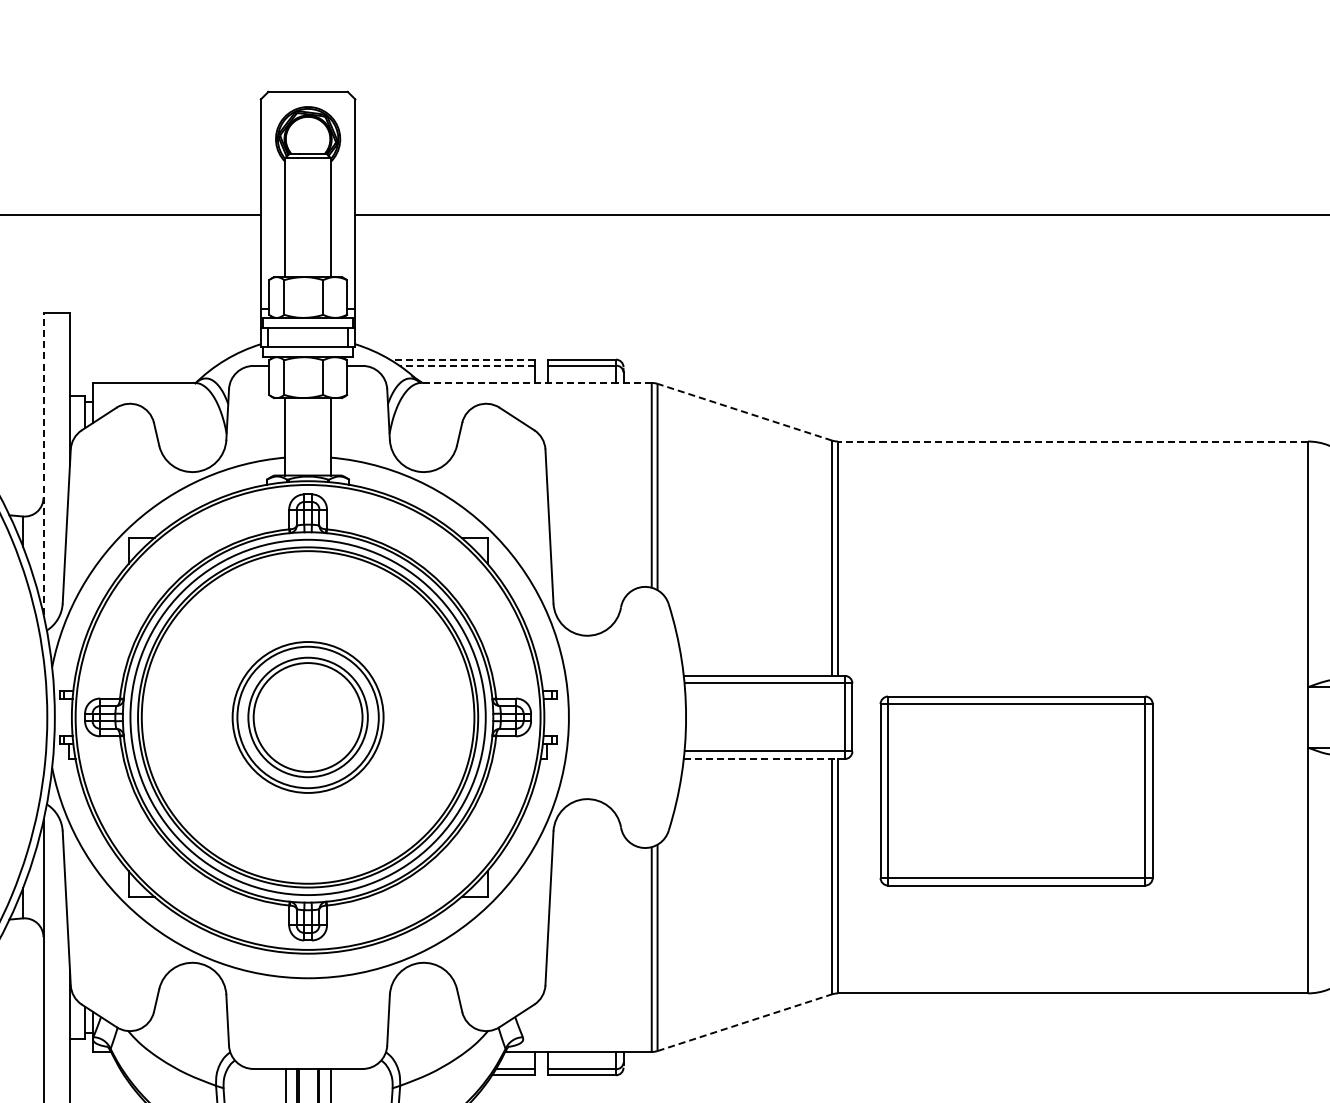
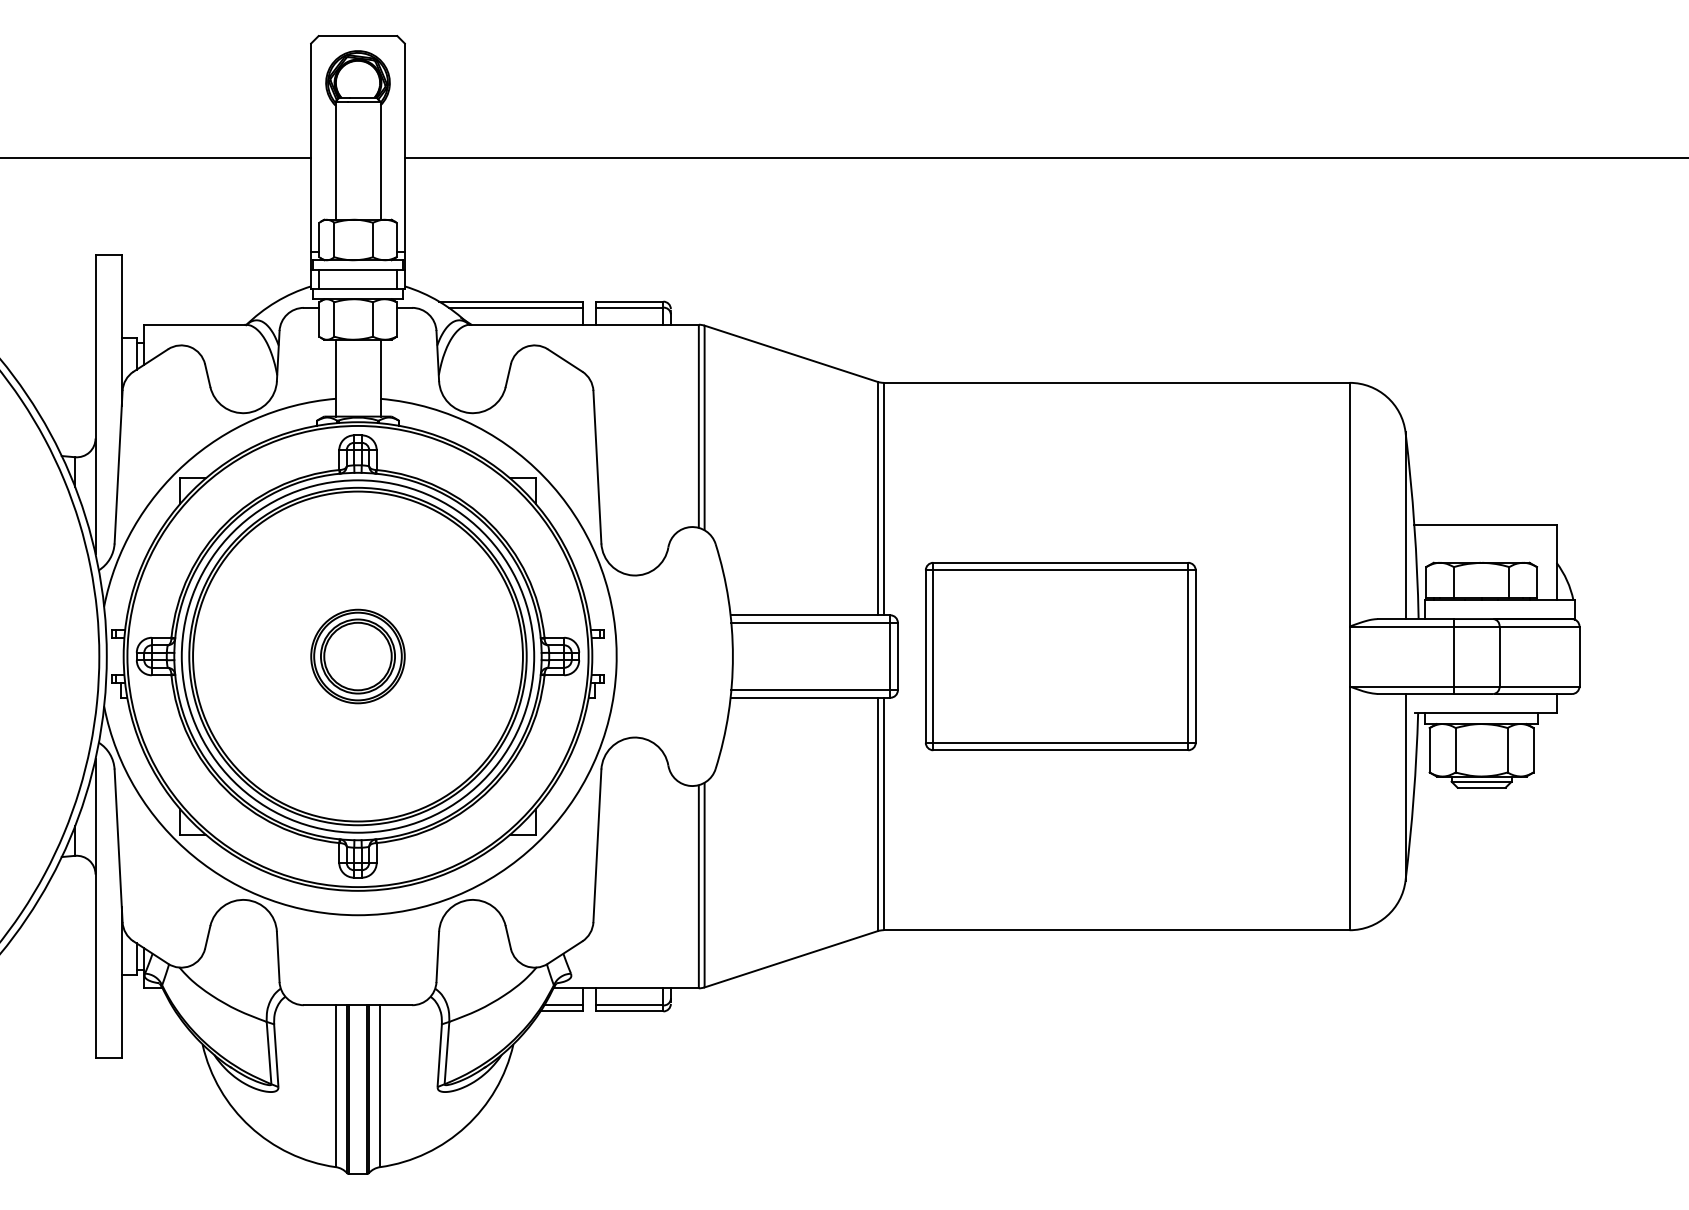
line: (462, 359) -> (511, 301), dashed -> solid
line: (466, 365) -> (515, 307), dashed -> solid
line: (536, 382) -> (584, 324), dashed -> solid
line: (744, 411) -> (790, 353), dashed -> solid
line: (1072, 441) -> (1116, 382), dashed -> solid
line: (43, 463) -> (95, 404), dashed -> solid
part: (307, 717) -> (357, 656), size x0.62
line: (764, 758) -> (810, 697), dashed -> solid
part: (1016, 791) -> (1060, 656), moved
line: (745, 1022) -> (791, 959), dashed -> solid

